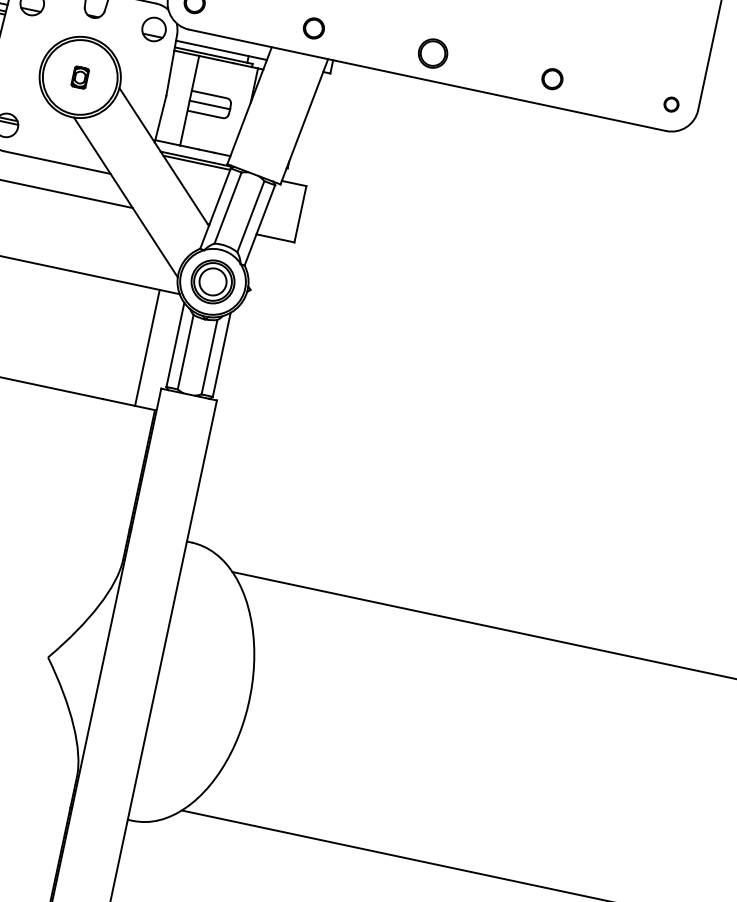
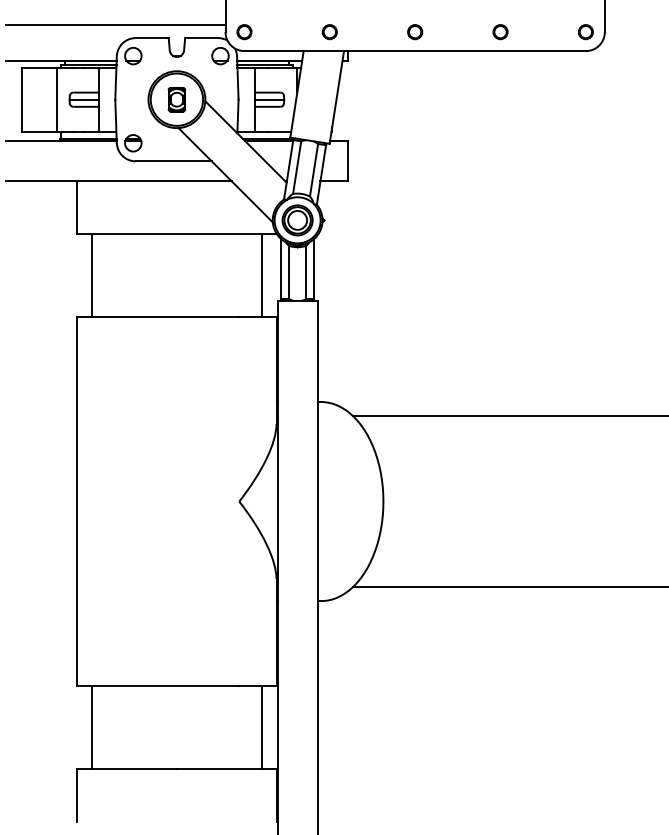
circle: (433, 54) -> (415, 32), size x0.71
part: (79, 77) -> (176, 99), size x1.67
circle: (671, 104) -> (585, 32), size x1.43

